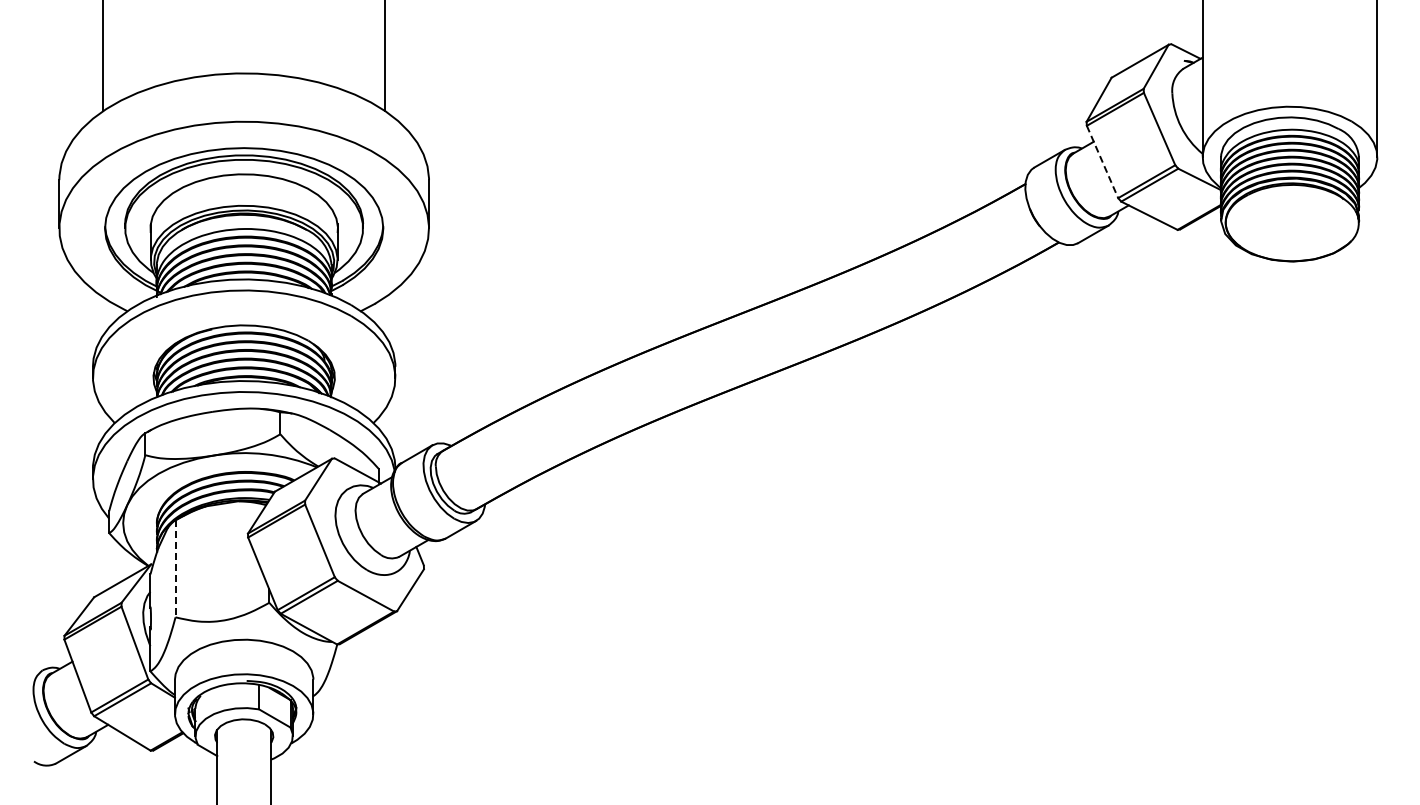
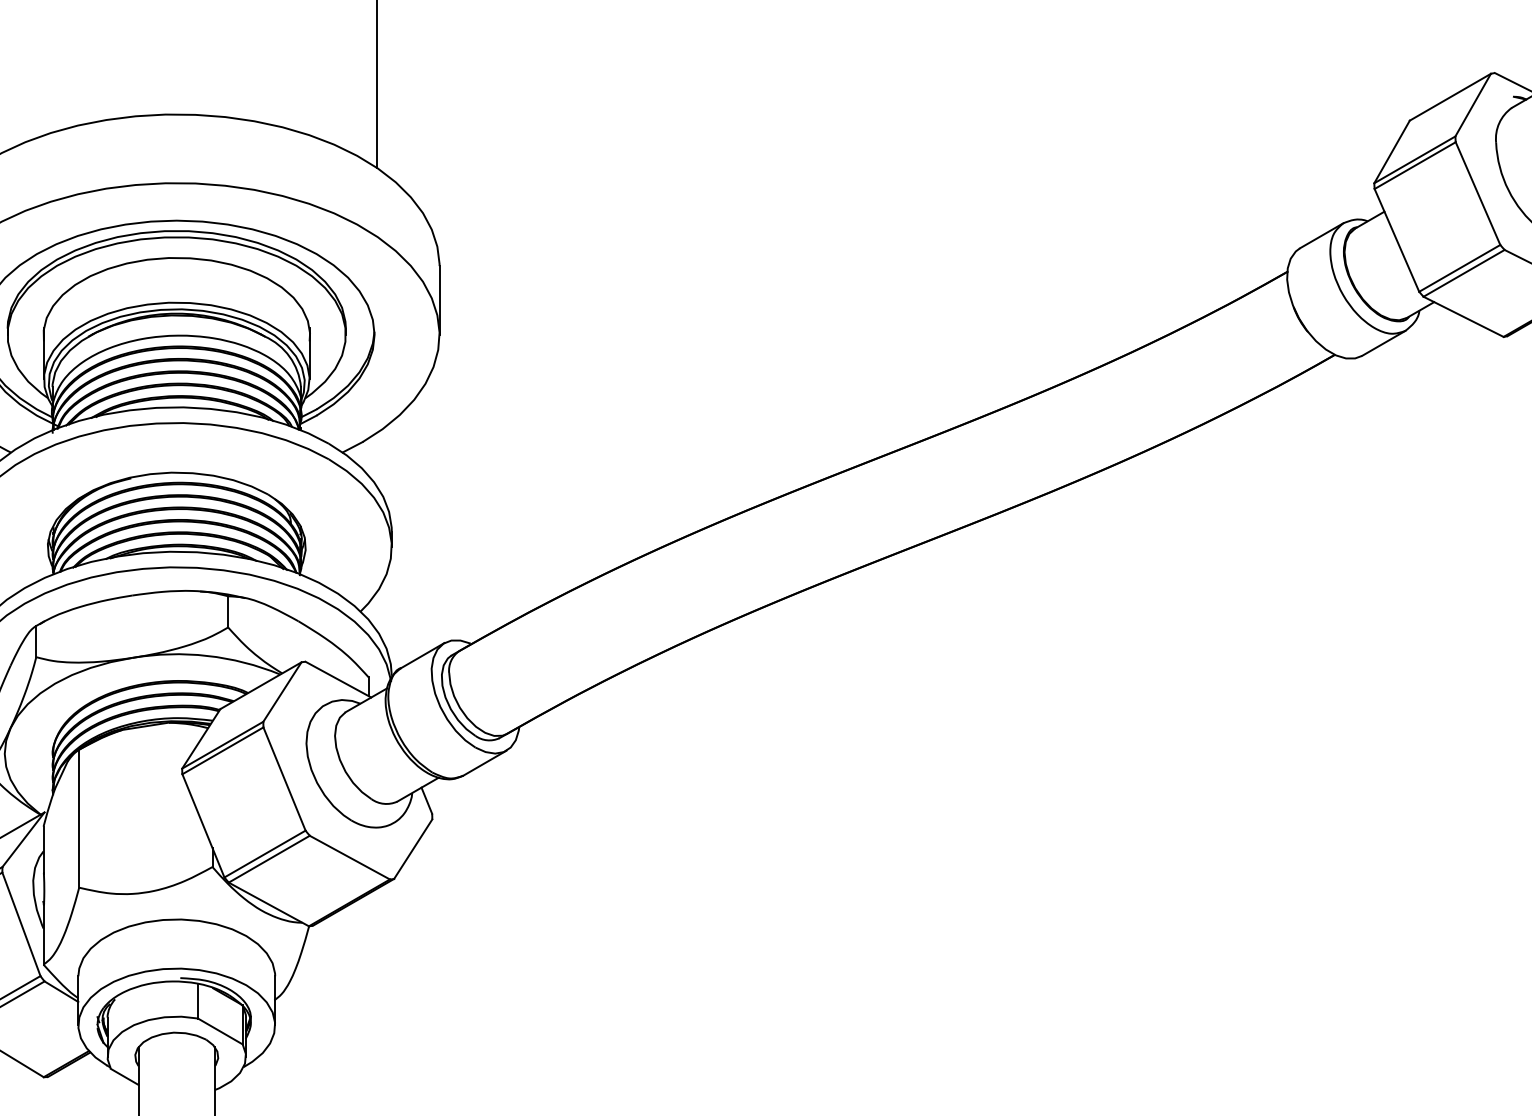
line: (1102, 162) -> (1396, 241), dashed -> solid
line: (175, 568) -> (79, 818), dashed -> solid

